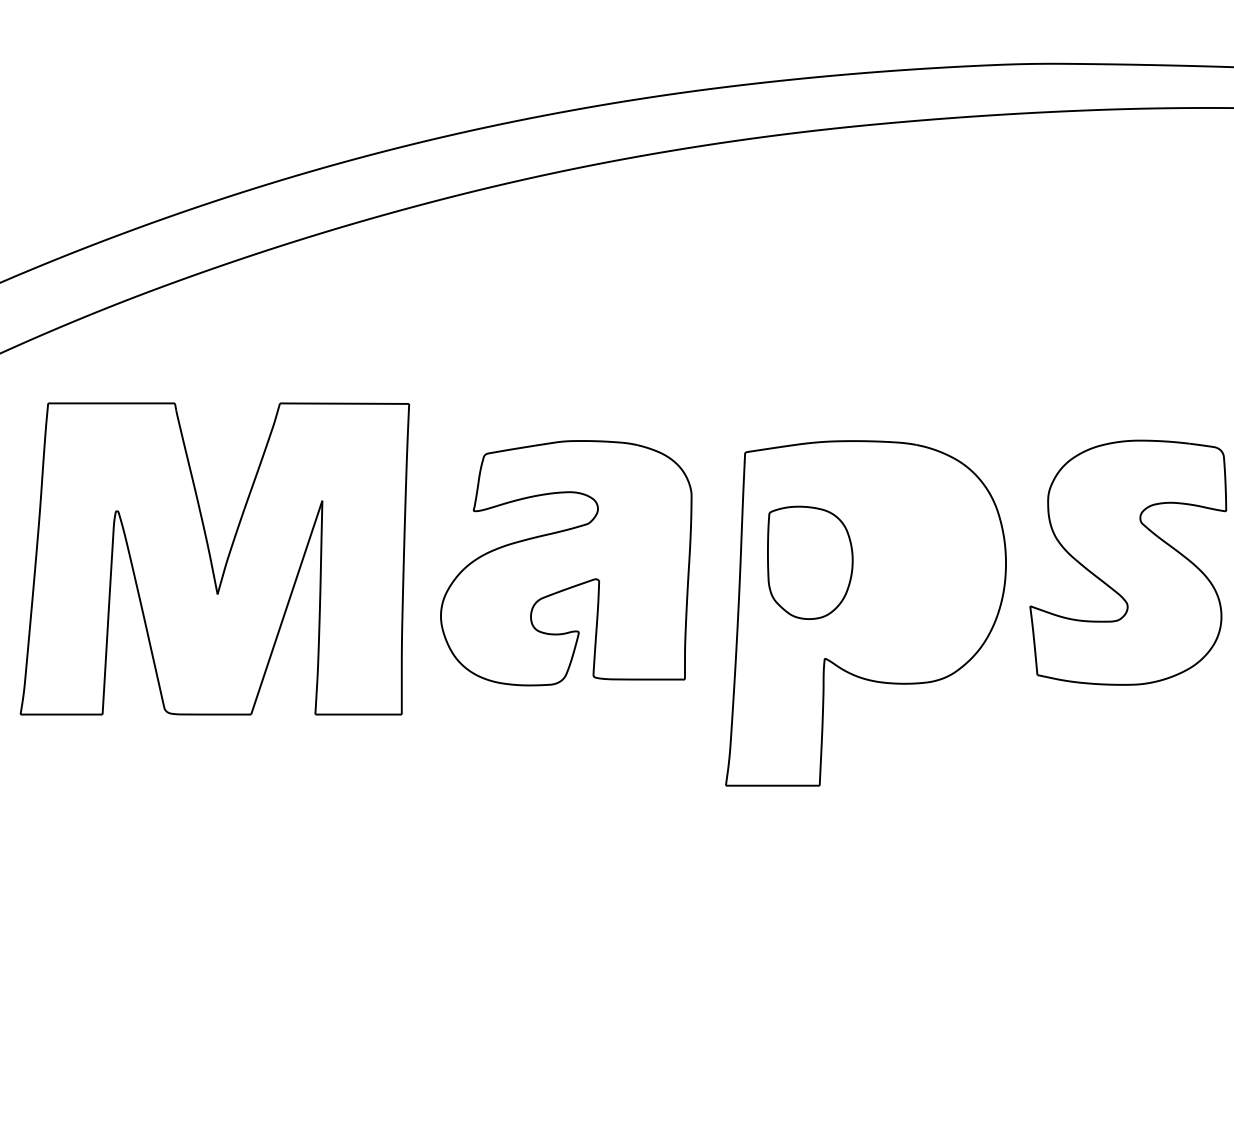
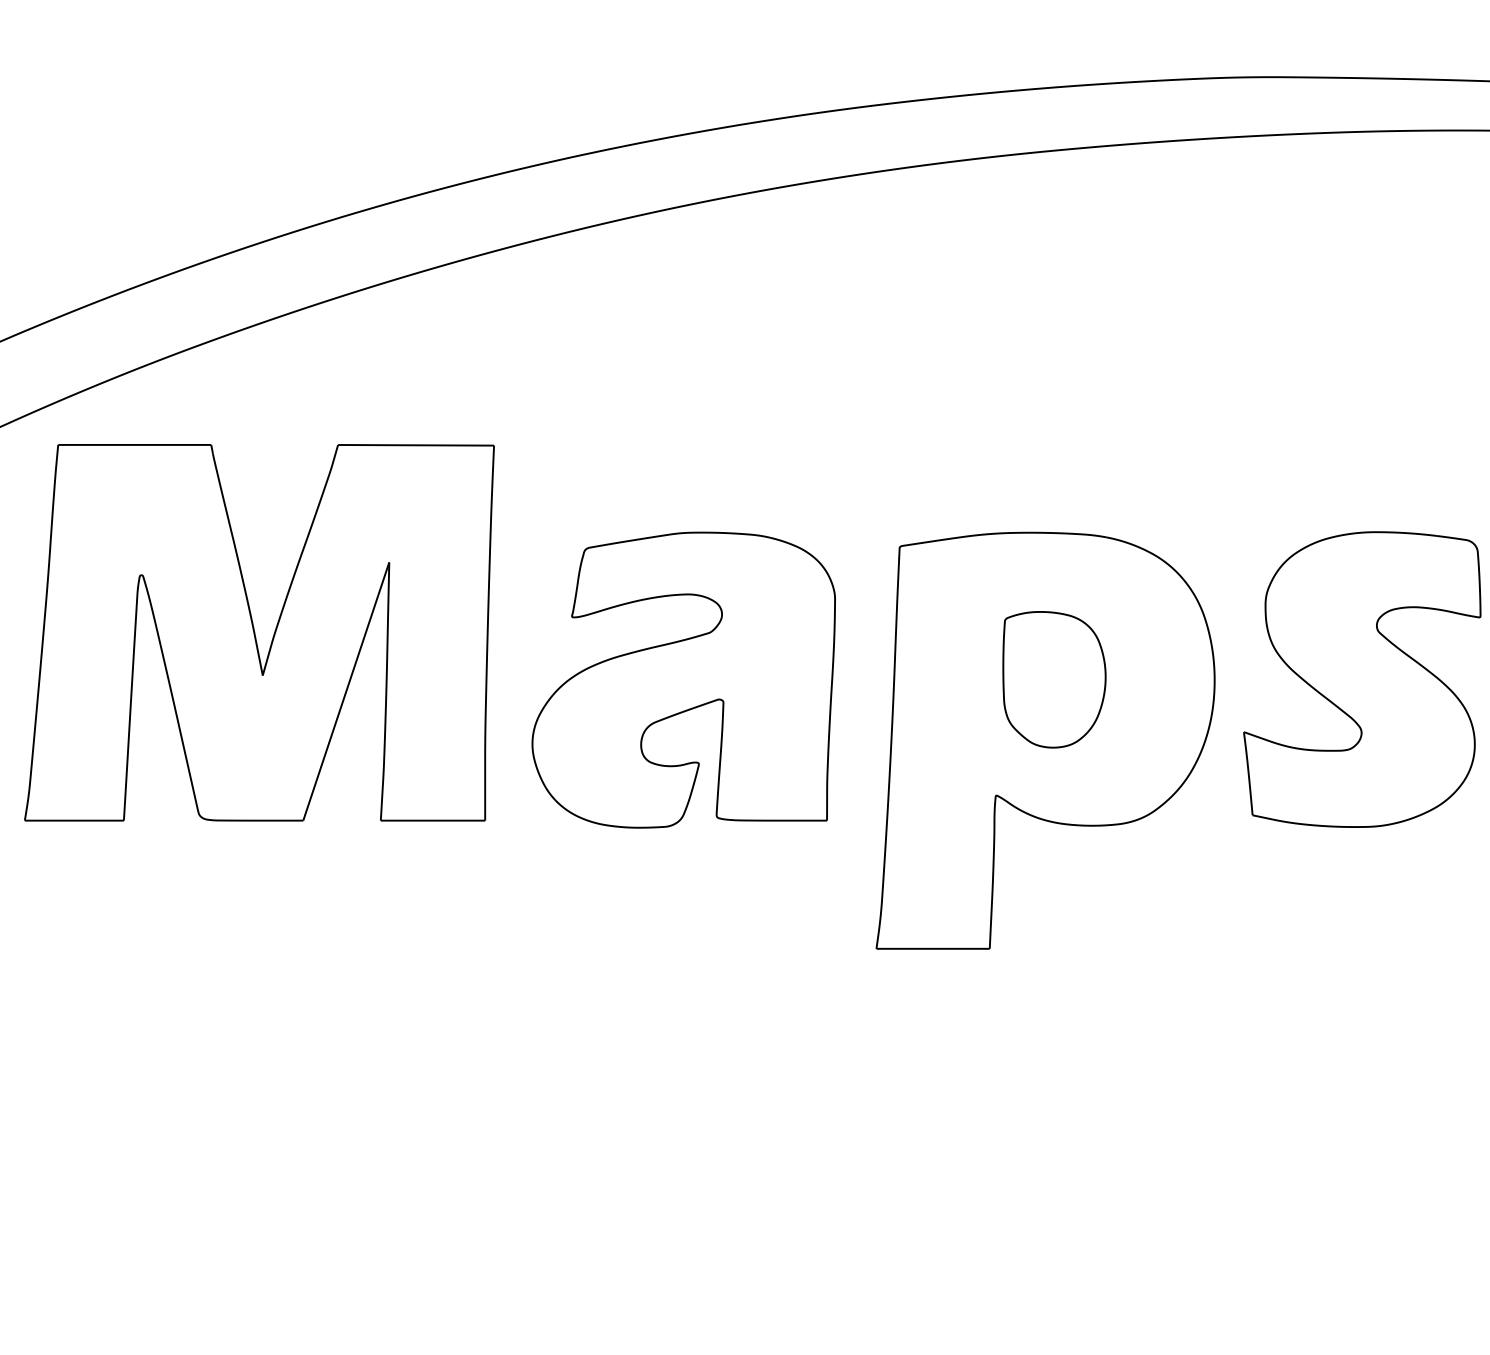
part: (214, 558) -> (259, 632), moved
part: (810, 562) -> (1054, 679), moved

